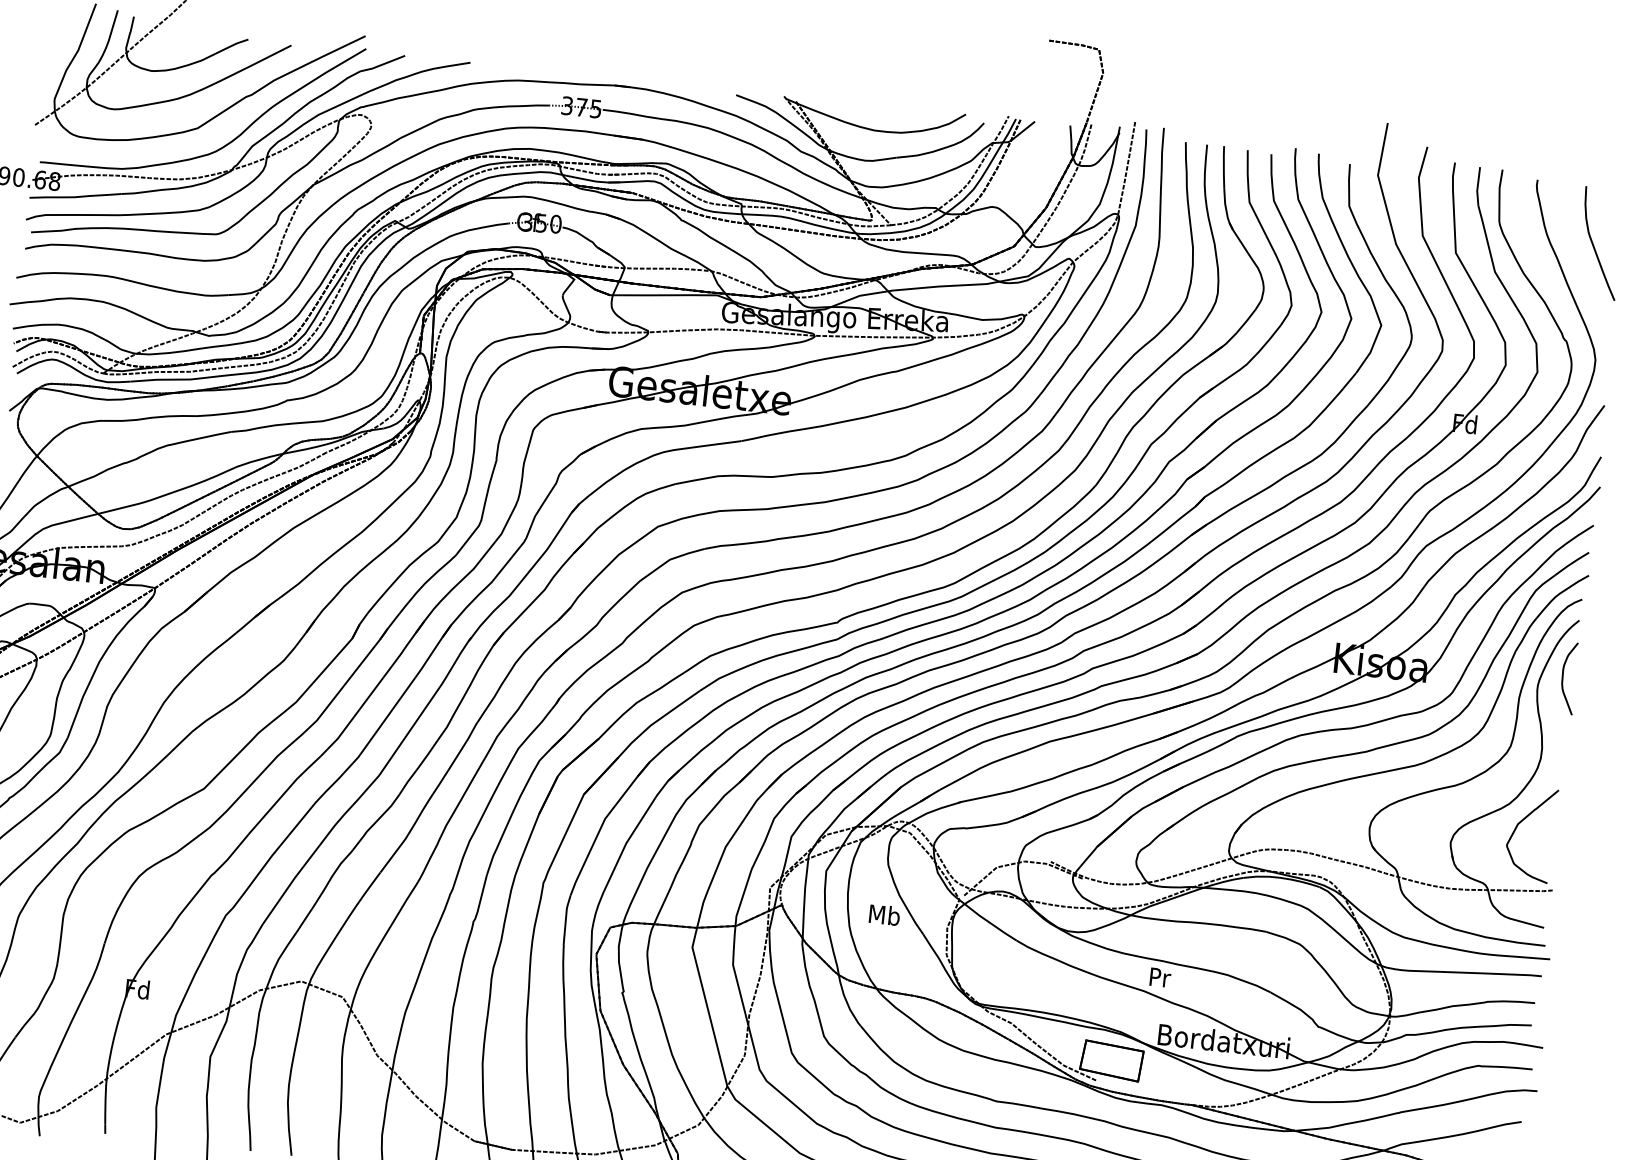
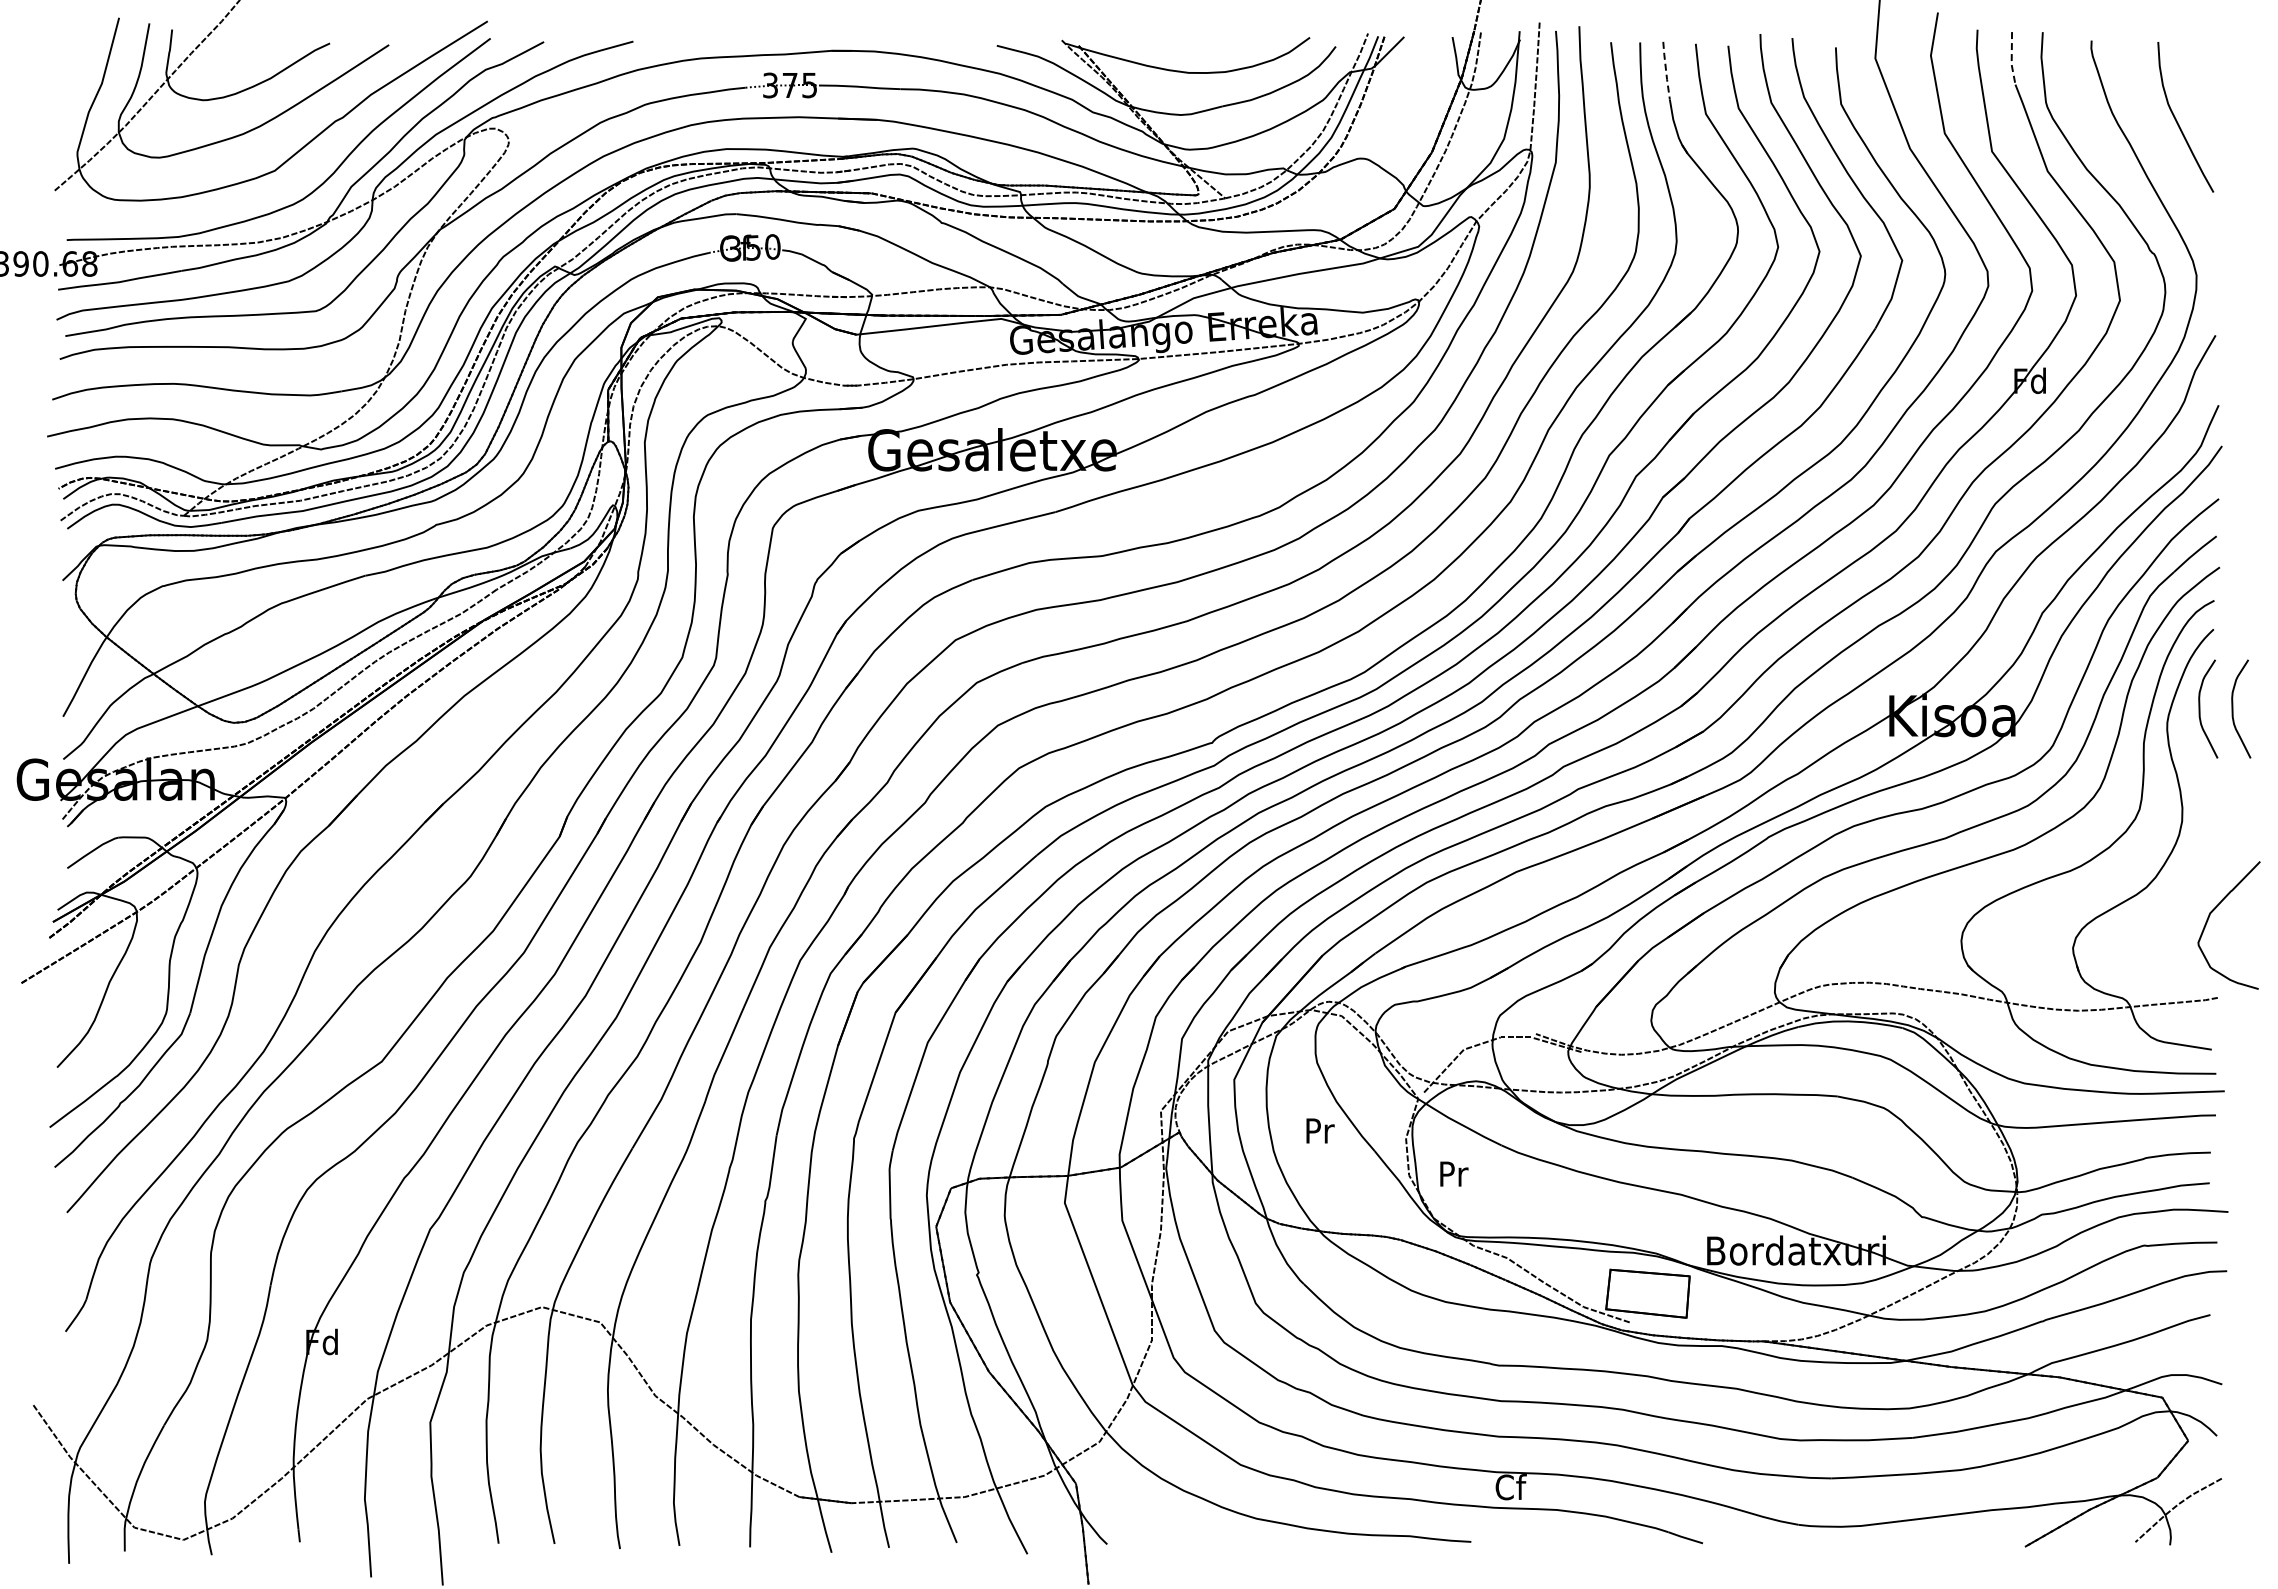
line: (1224, 167) -> (1666, 70), solid -> dashed
line: (1477, 187) -> (2011, 59), solid -> dashed
curve: (1587, 679) -> (2233, 708), added
curve: (1517, 827) -> (2209, 918), moved
text: (884, 914) -> (1319, 1130), Mb -> Pr
text: (1160, 977) -> (1454, 1173), moved

